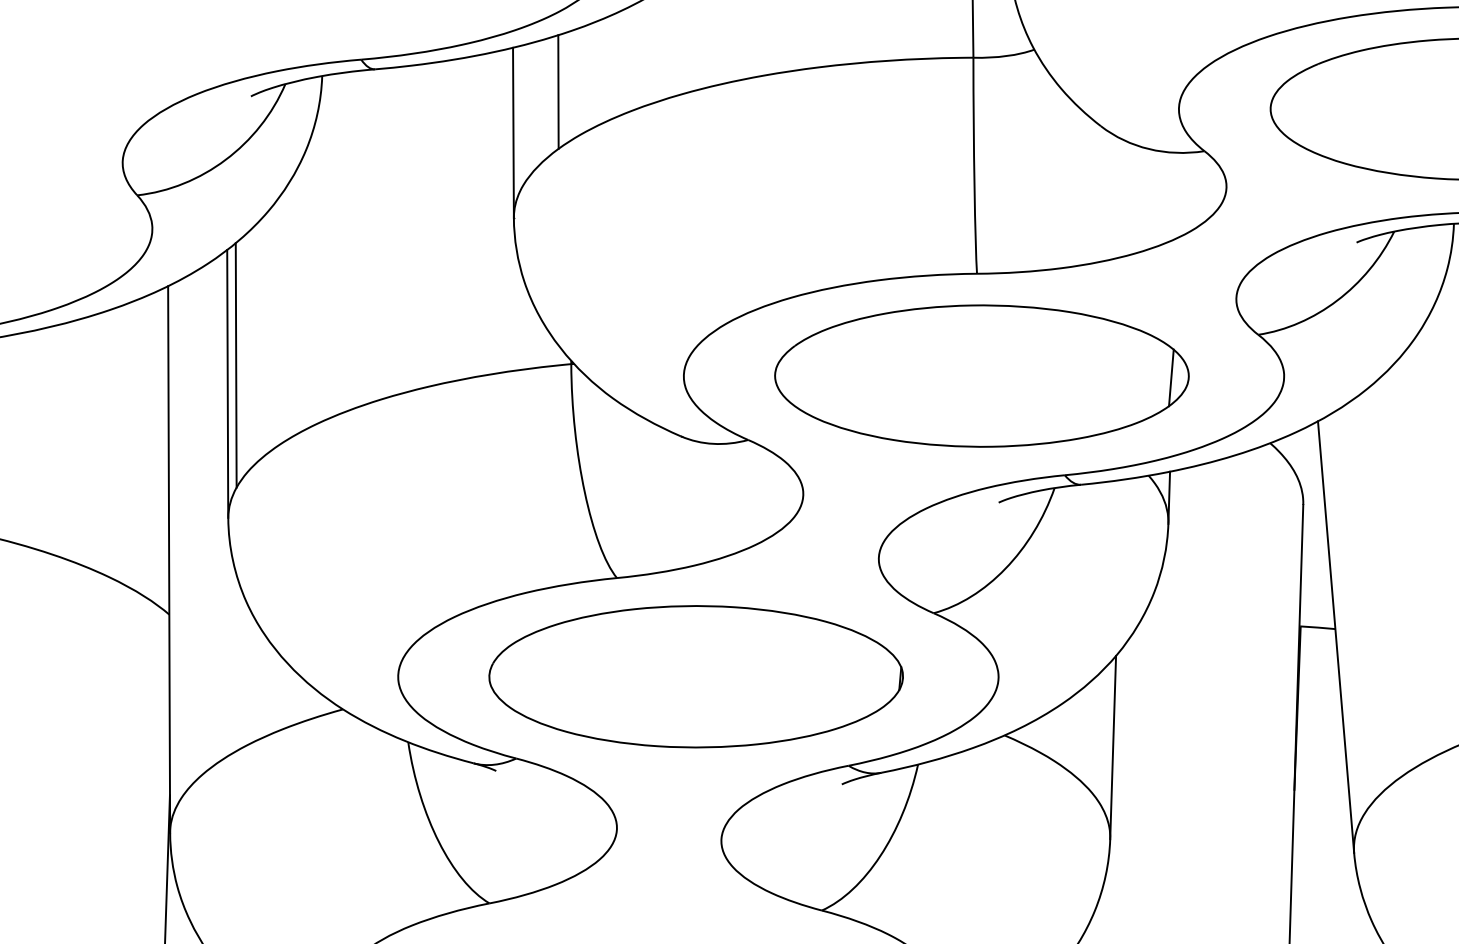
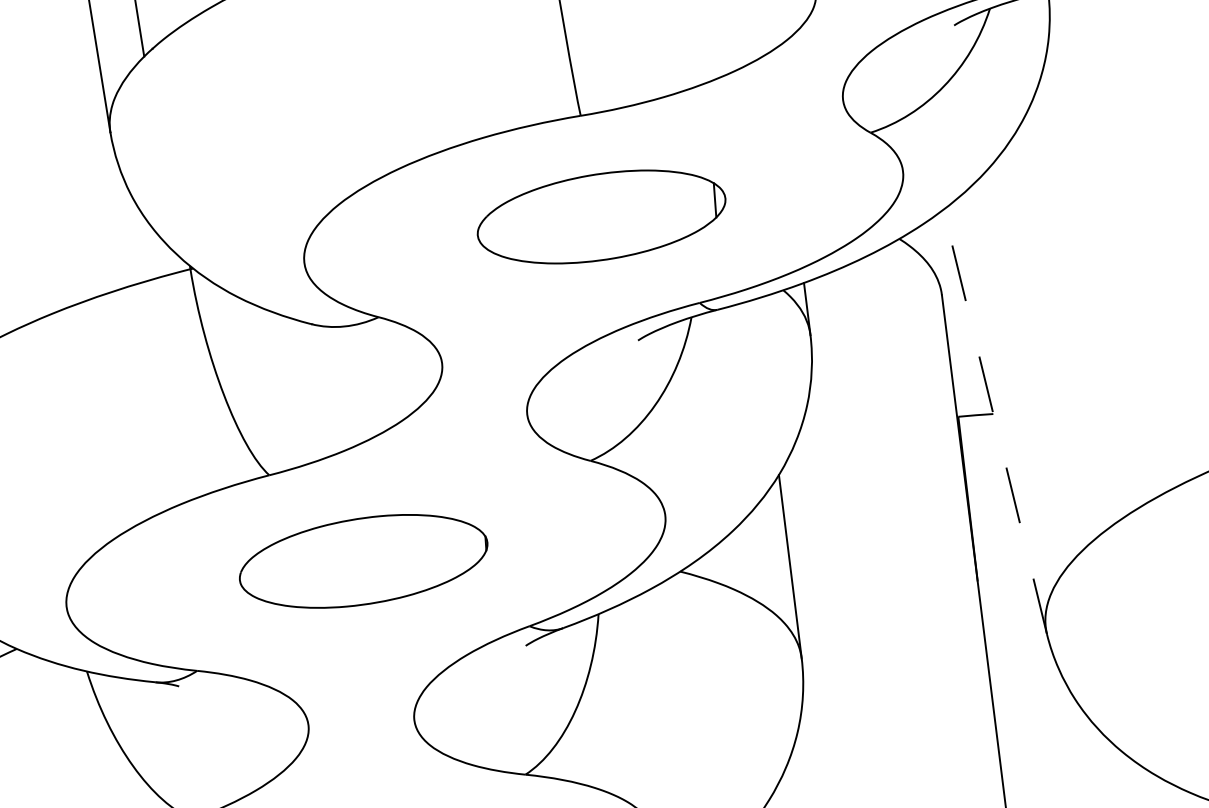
part: (981, 375) -> (601, 216), size x0.6
line: (1336, 637) -> (995, 422), solid -> dashed
part: (695, 676) -> (363, 561), size x0.6

